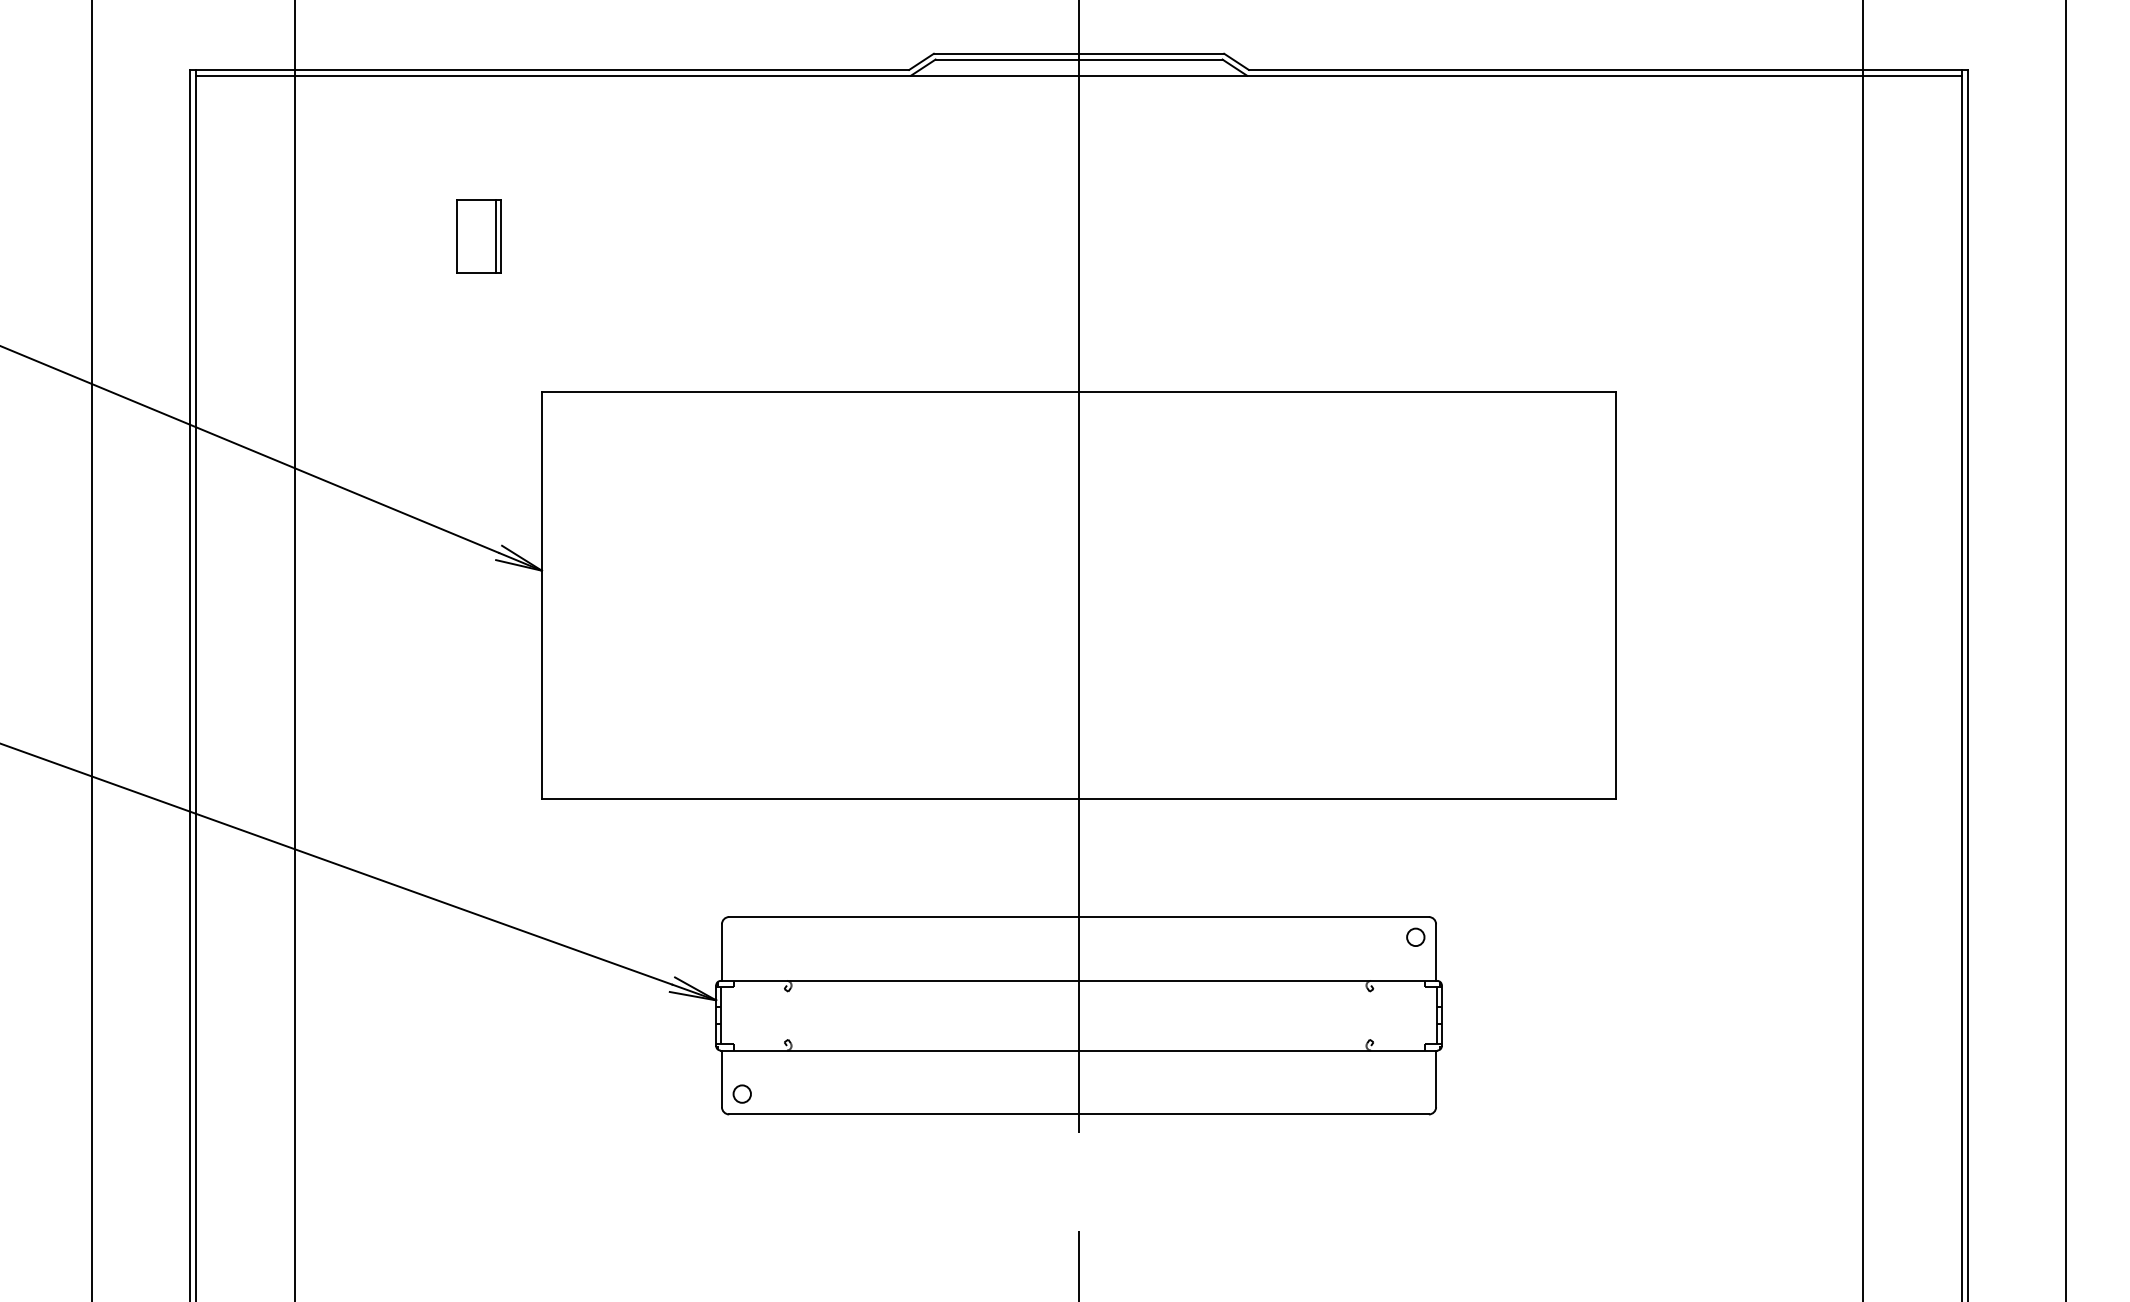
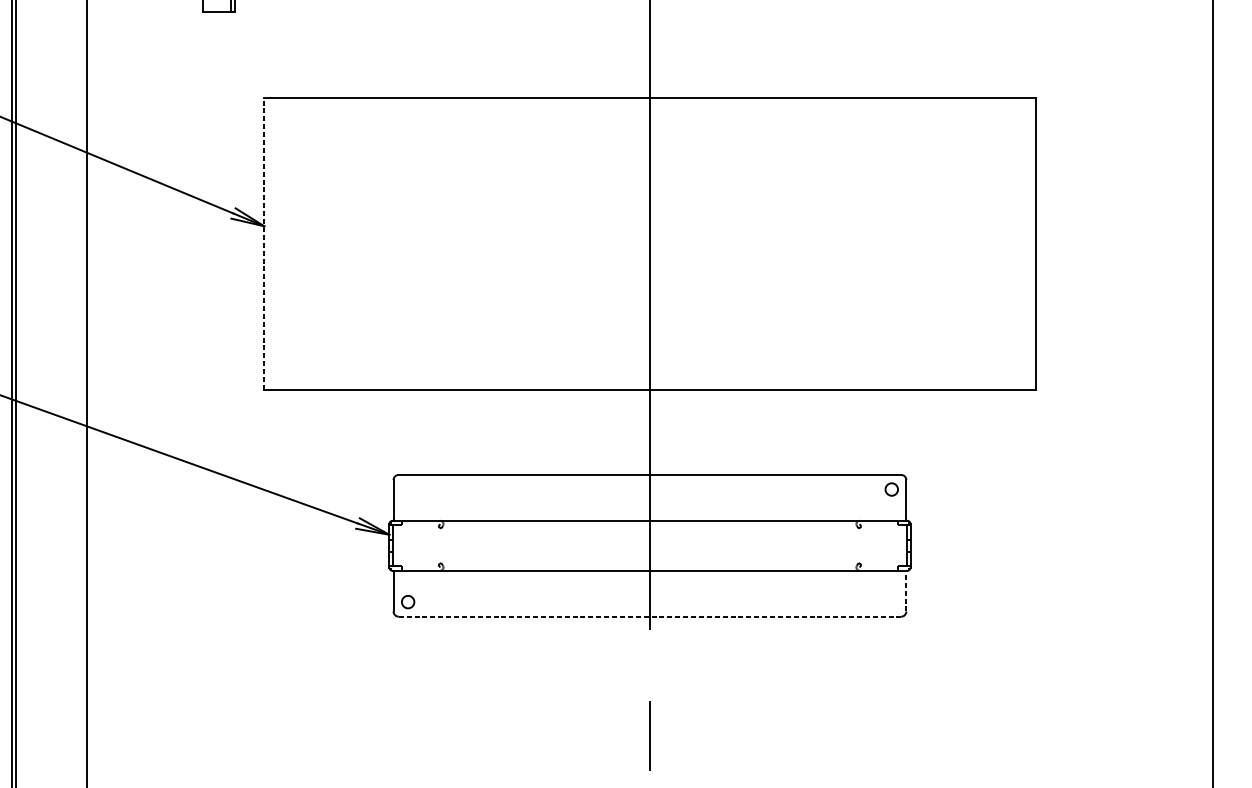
line: (541, 594) -> (263, 243), solid -> dashed
line: (1436, 1078) -> (906, 590), solid -> dashed
line: (1079, 1114) -> (650, 616), solid -> dashed

